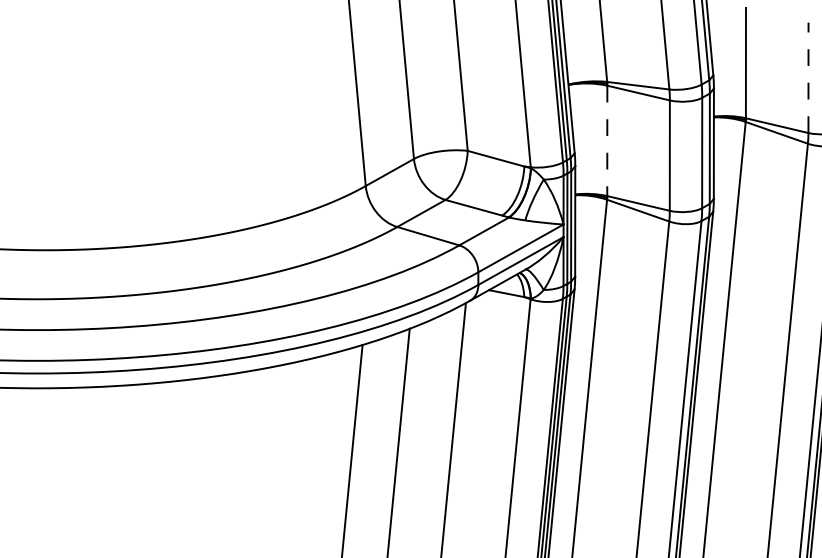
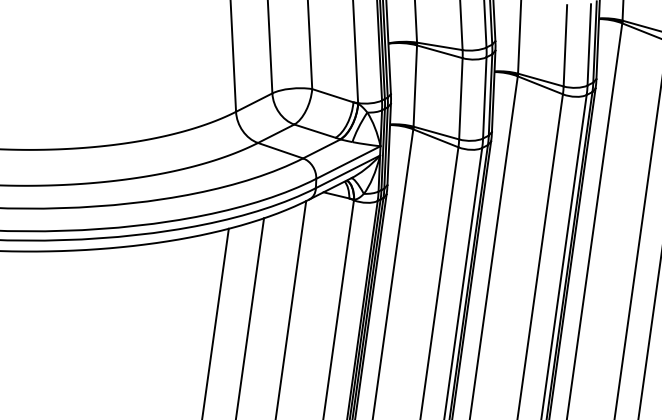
line: (808, 77) -> (565, 45), dashed -> solid
line: (607, 141) -> (415, 86), dashed -> solid

